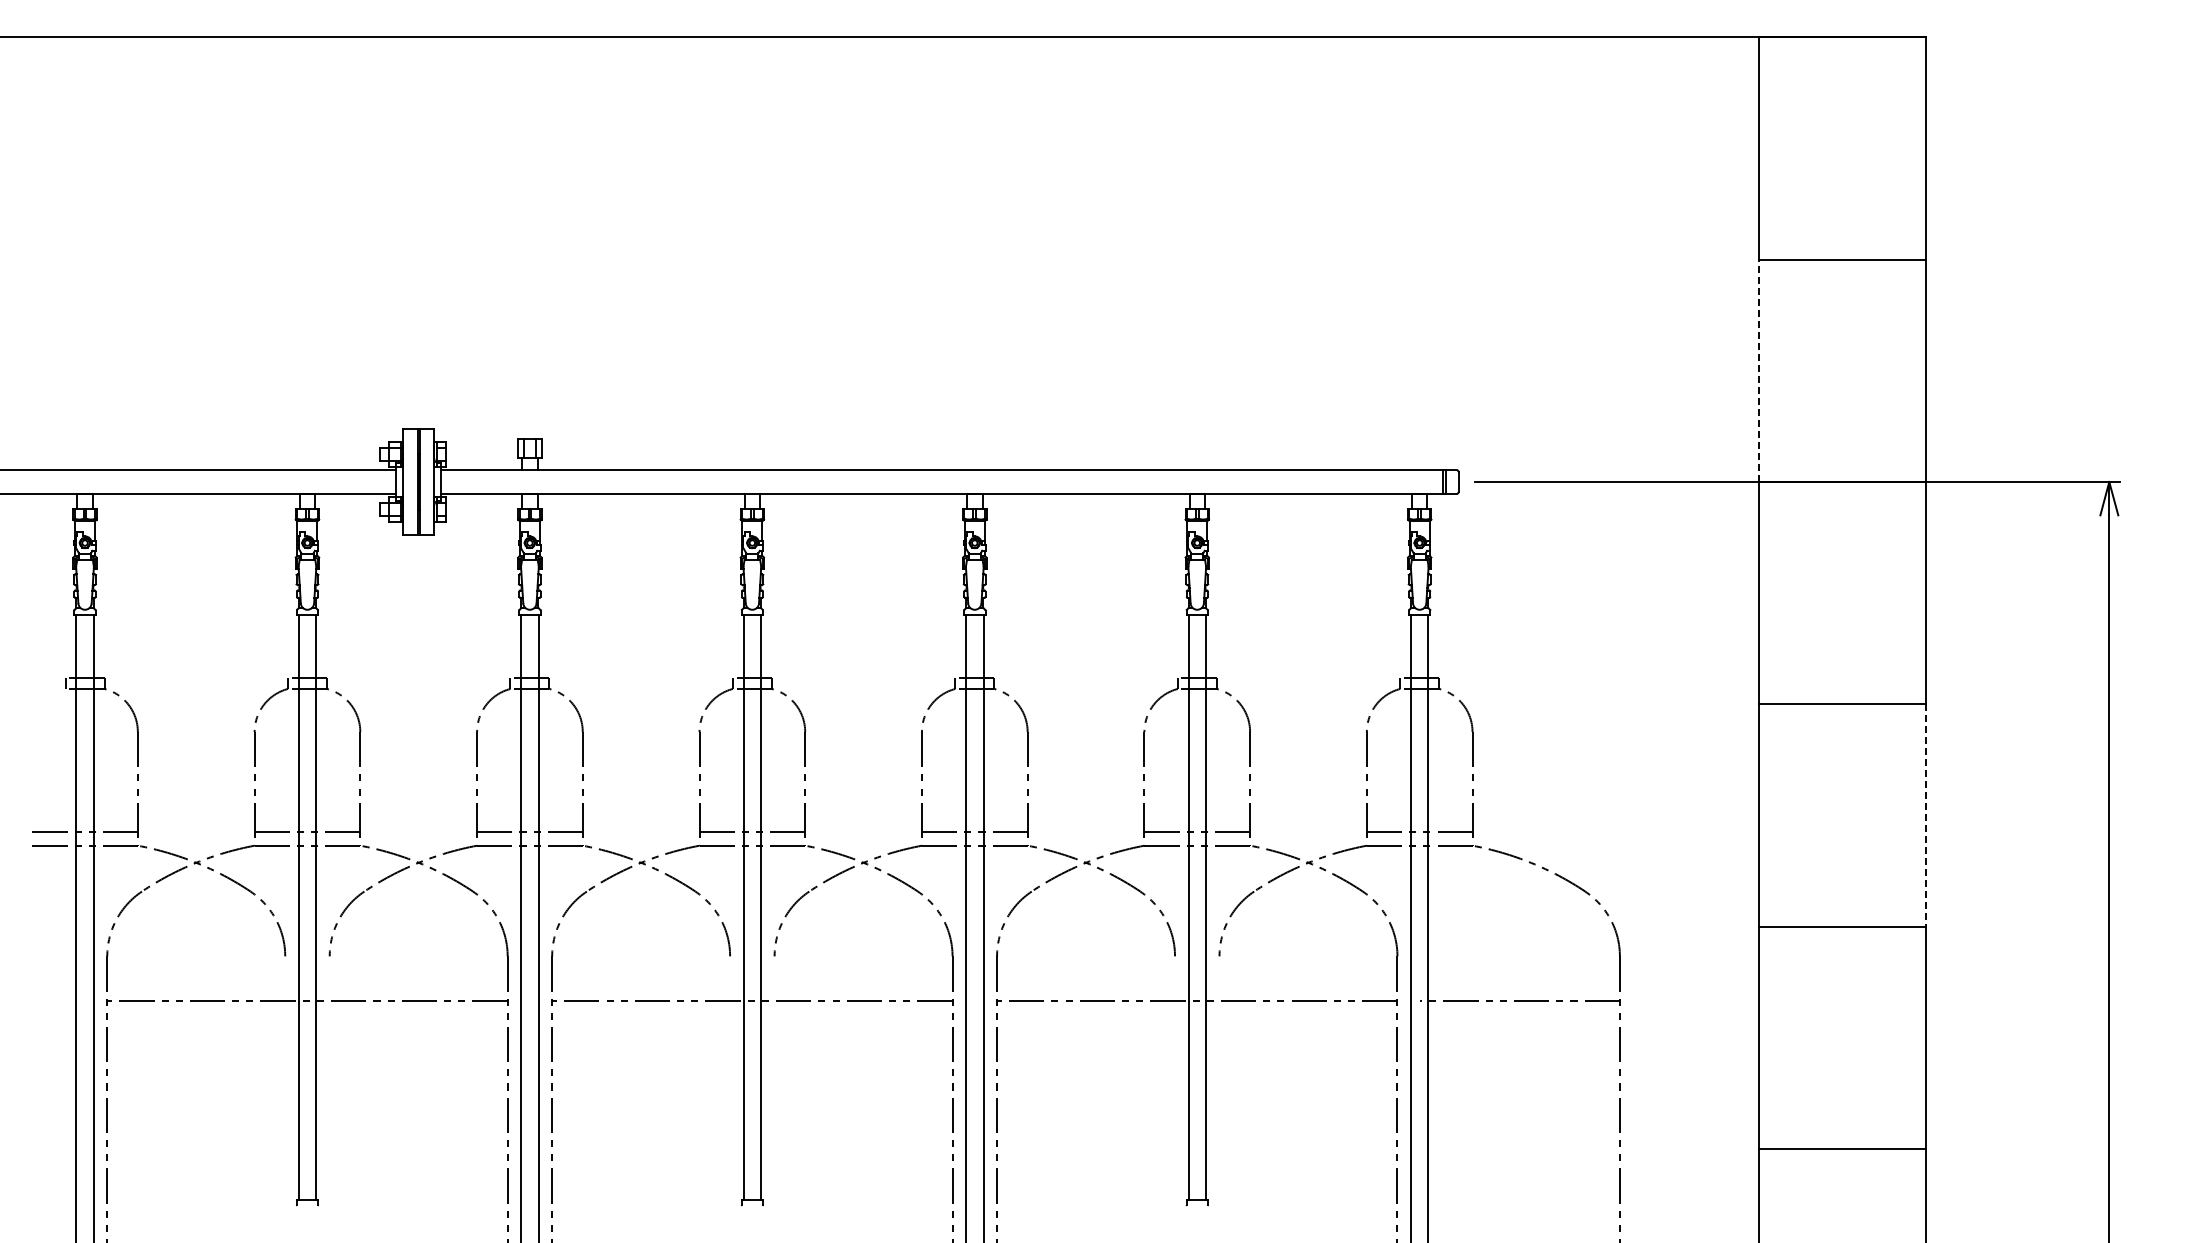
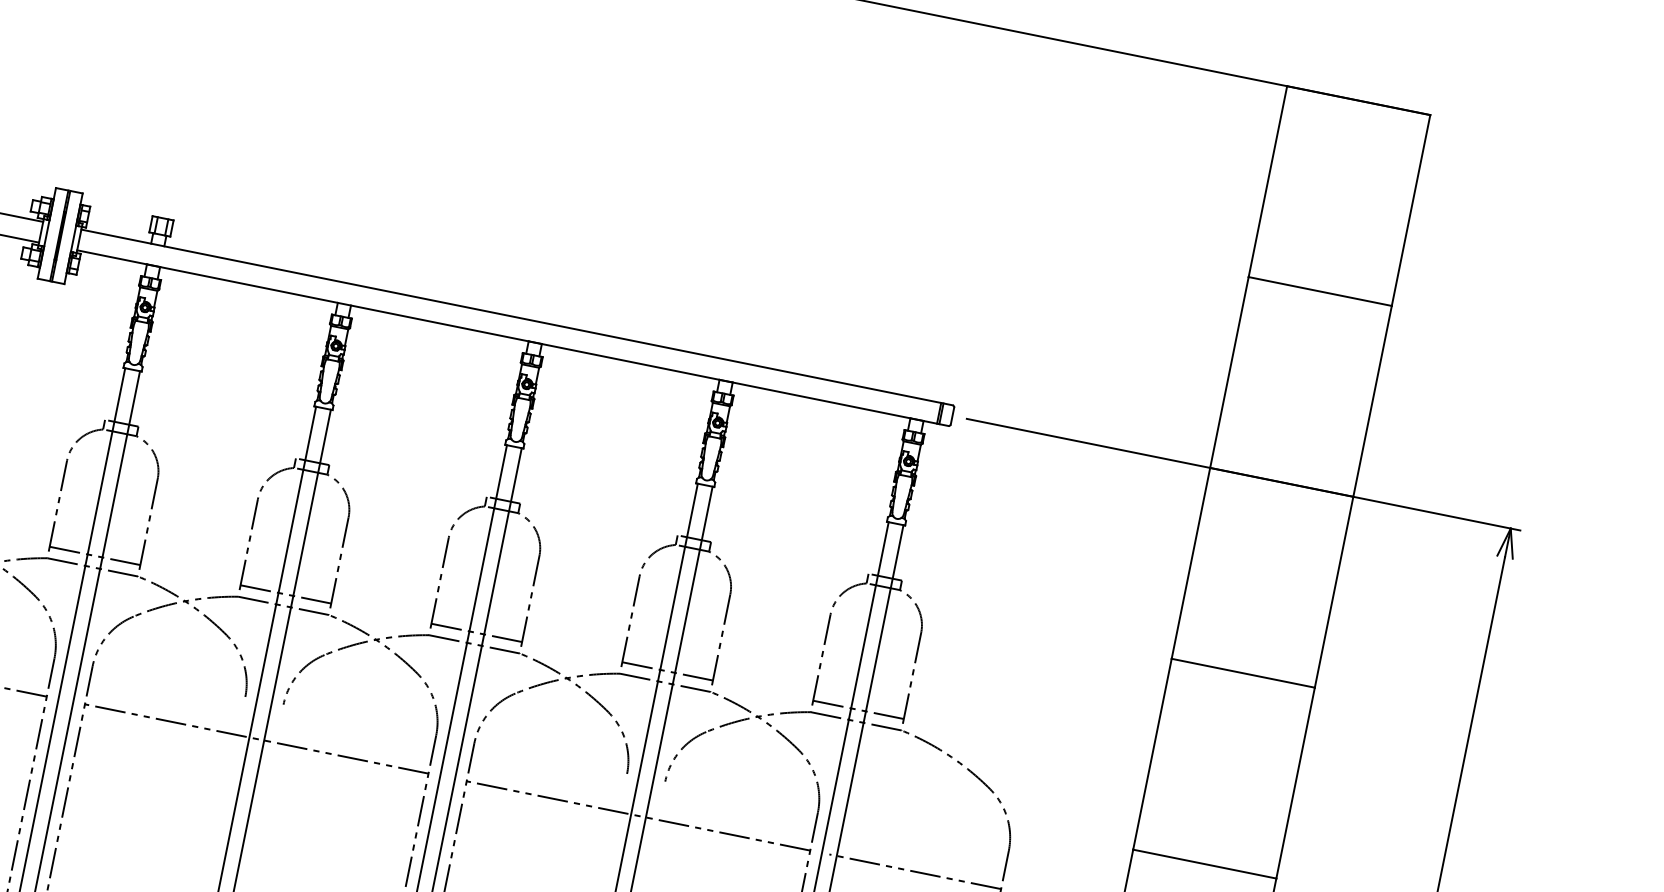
line: (1758, 370) -> (1229, 372), dashed -> solid
line: (1925, 816) -> (1295, 783), dashed -> solid

